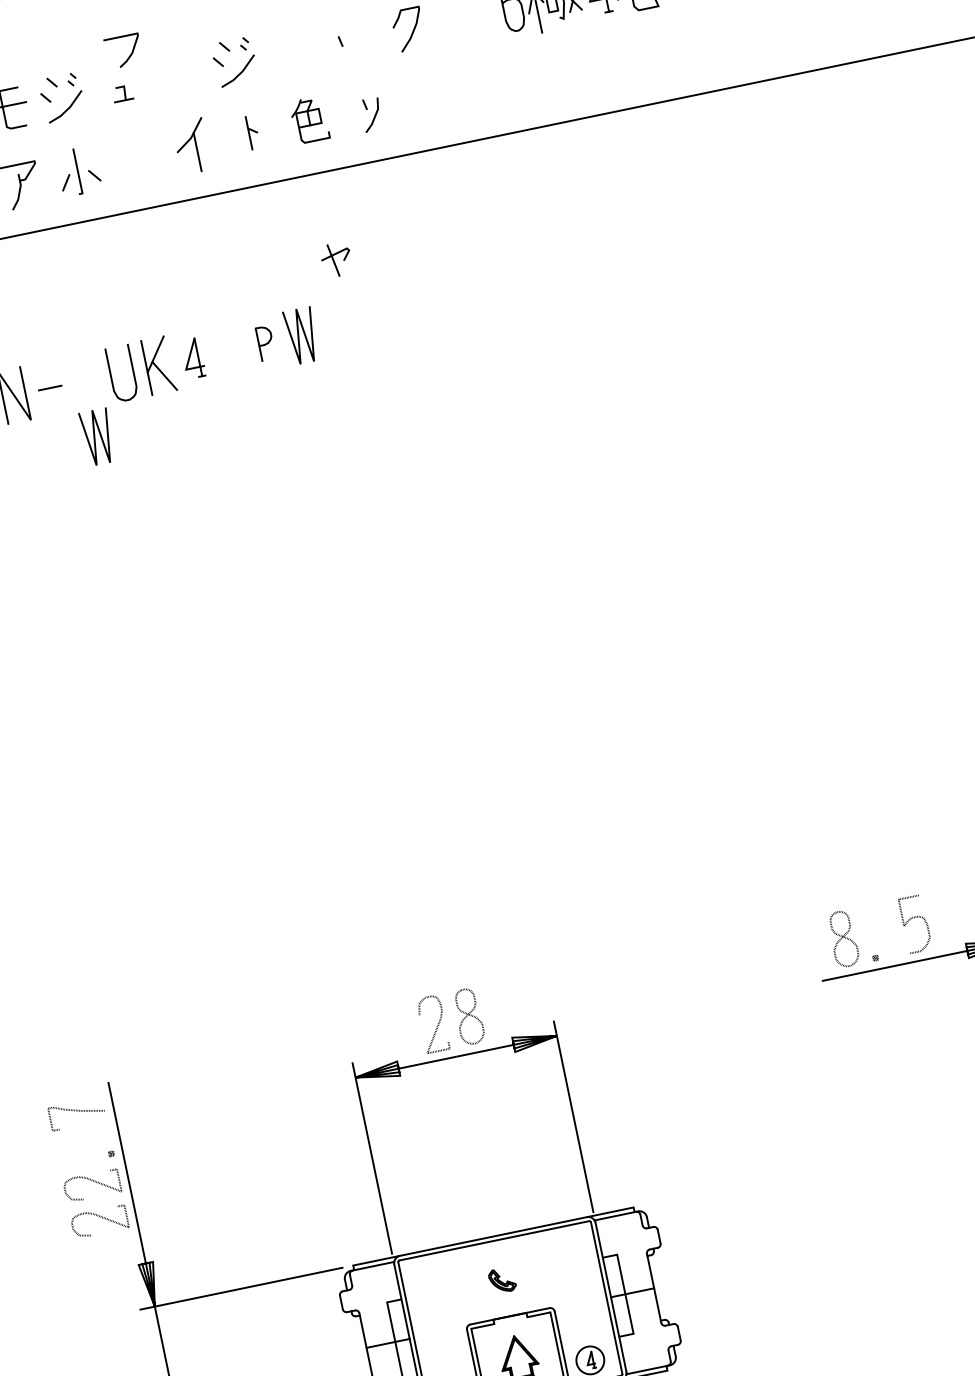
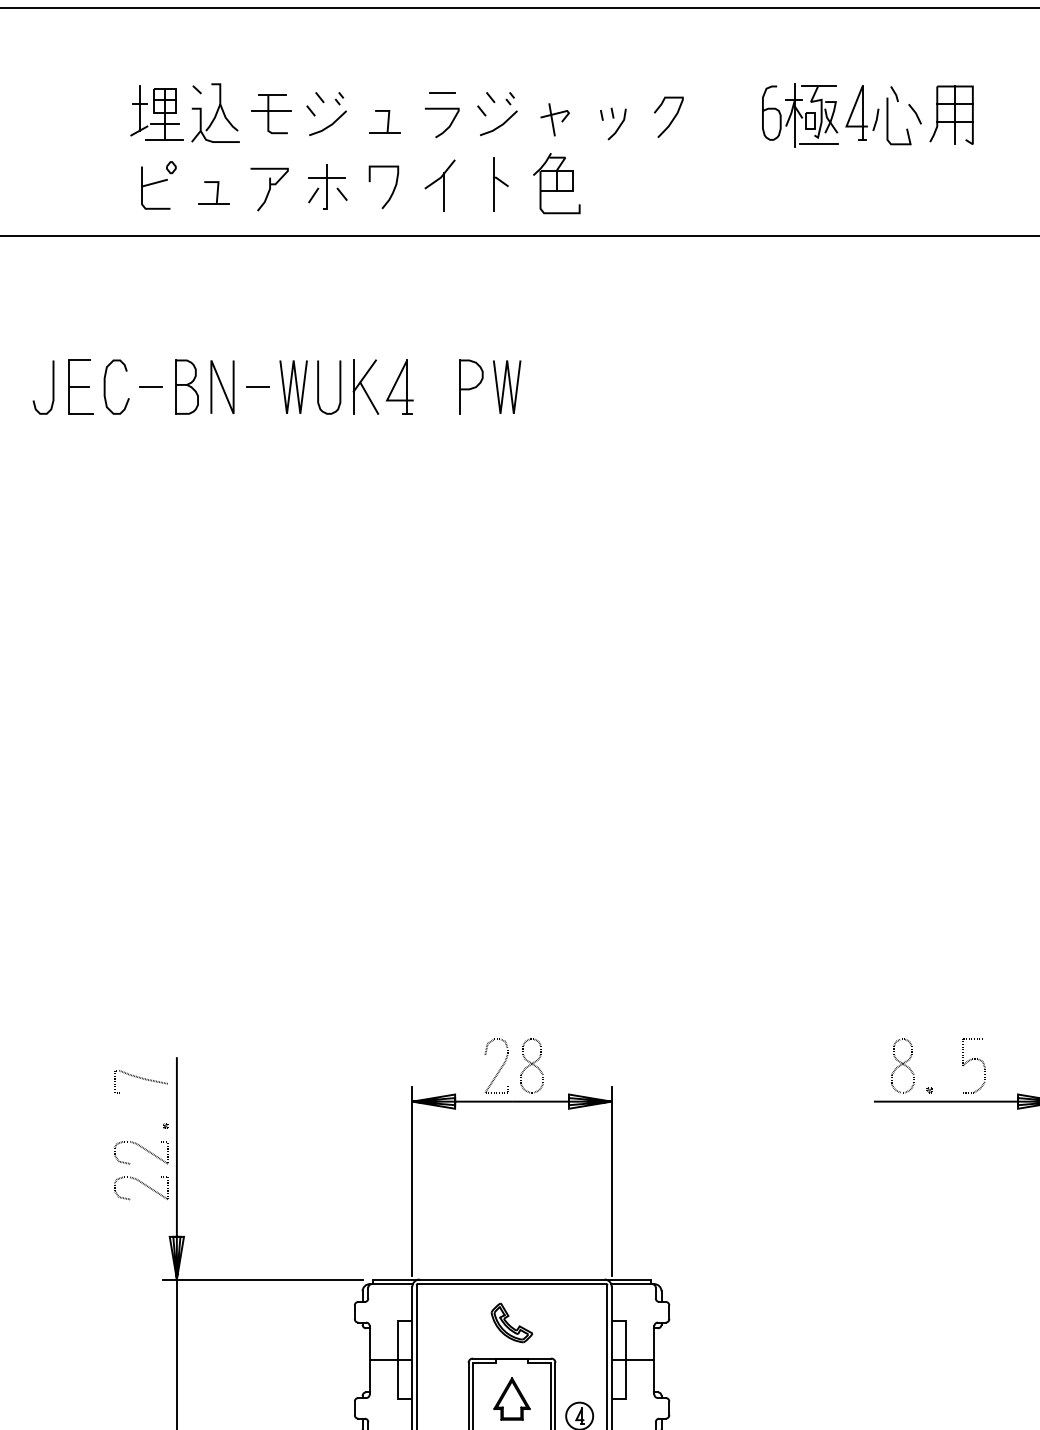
line: (565, 25) -> (818, 144), added
line: (175, 52) -> (442, 93), added
curve: (130, 54) -> (447, 127), moved
part: (122, 93) -> (384, 121), size x1.67
part: (371, 114) -> (616, 123), moved
part: (309, 119) -> (556, 183), size x1.43
part: (252, 132) -> (500, 184), size x1.67
line: (75, 161) -> (326, 177), added
curve: (145, 162) -> (392, 191), added
part: (335, 259) -> (554, 119), moved
part: (265, 342) -> (471, 386), size x1.67
part: (192, 357) -> (399, 386), size x1.43
line: (95, 437) -> (291, 386), moved
part: (501, 1280) -> (511, 1322), size x1.67

